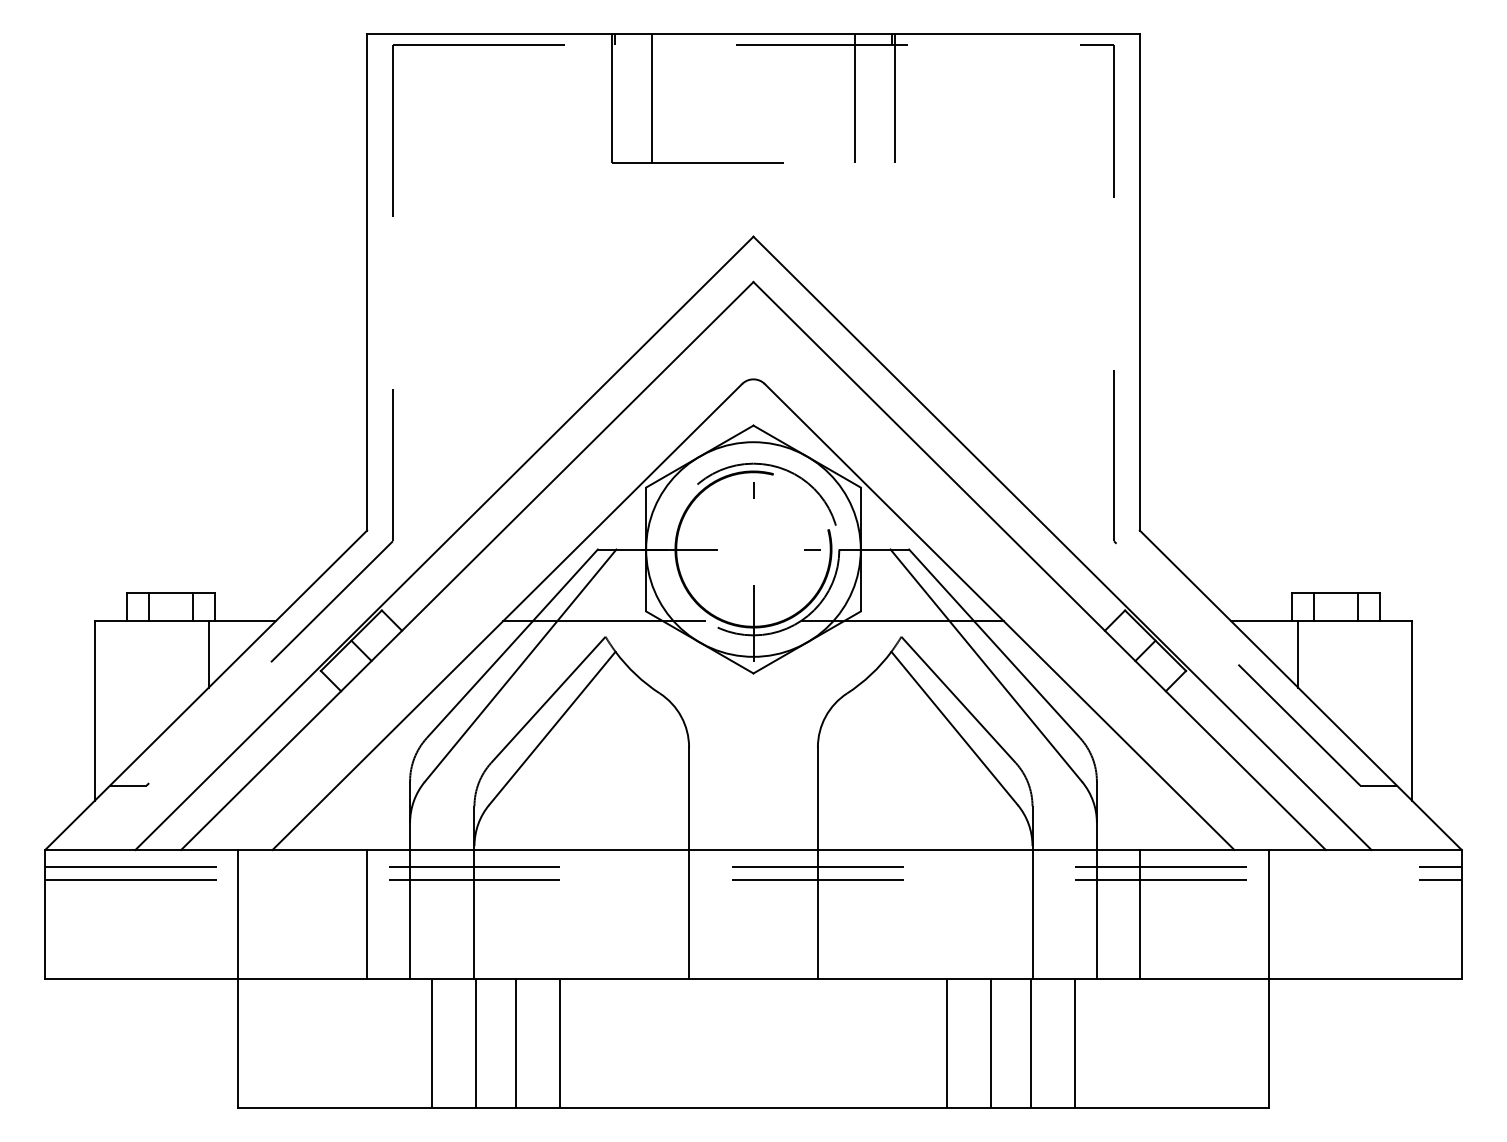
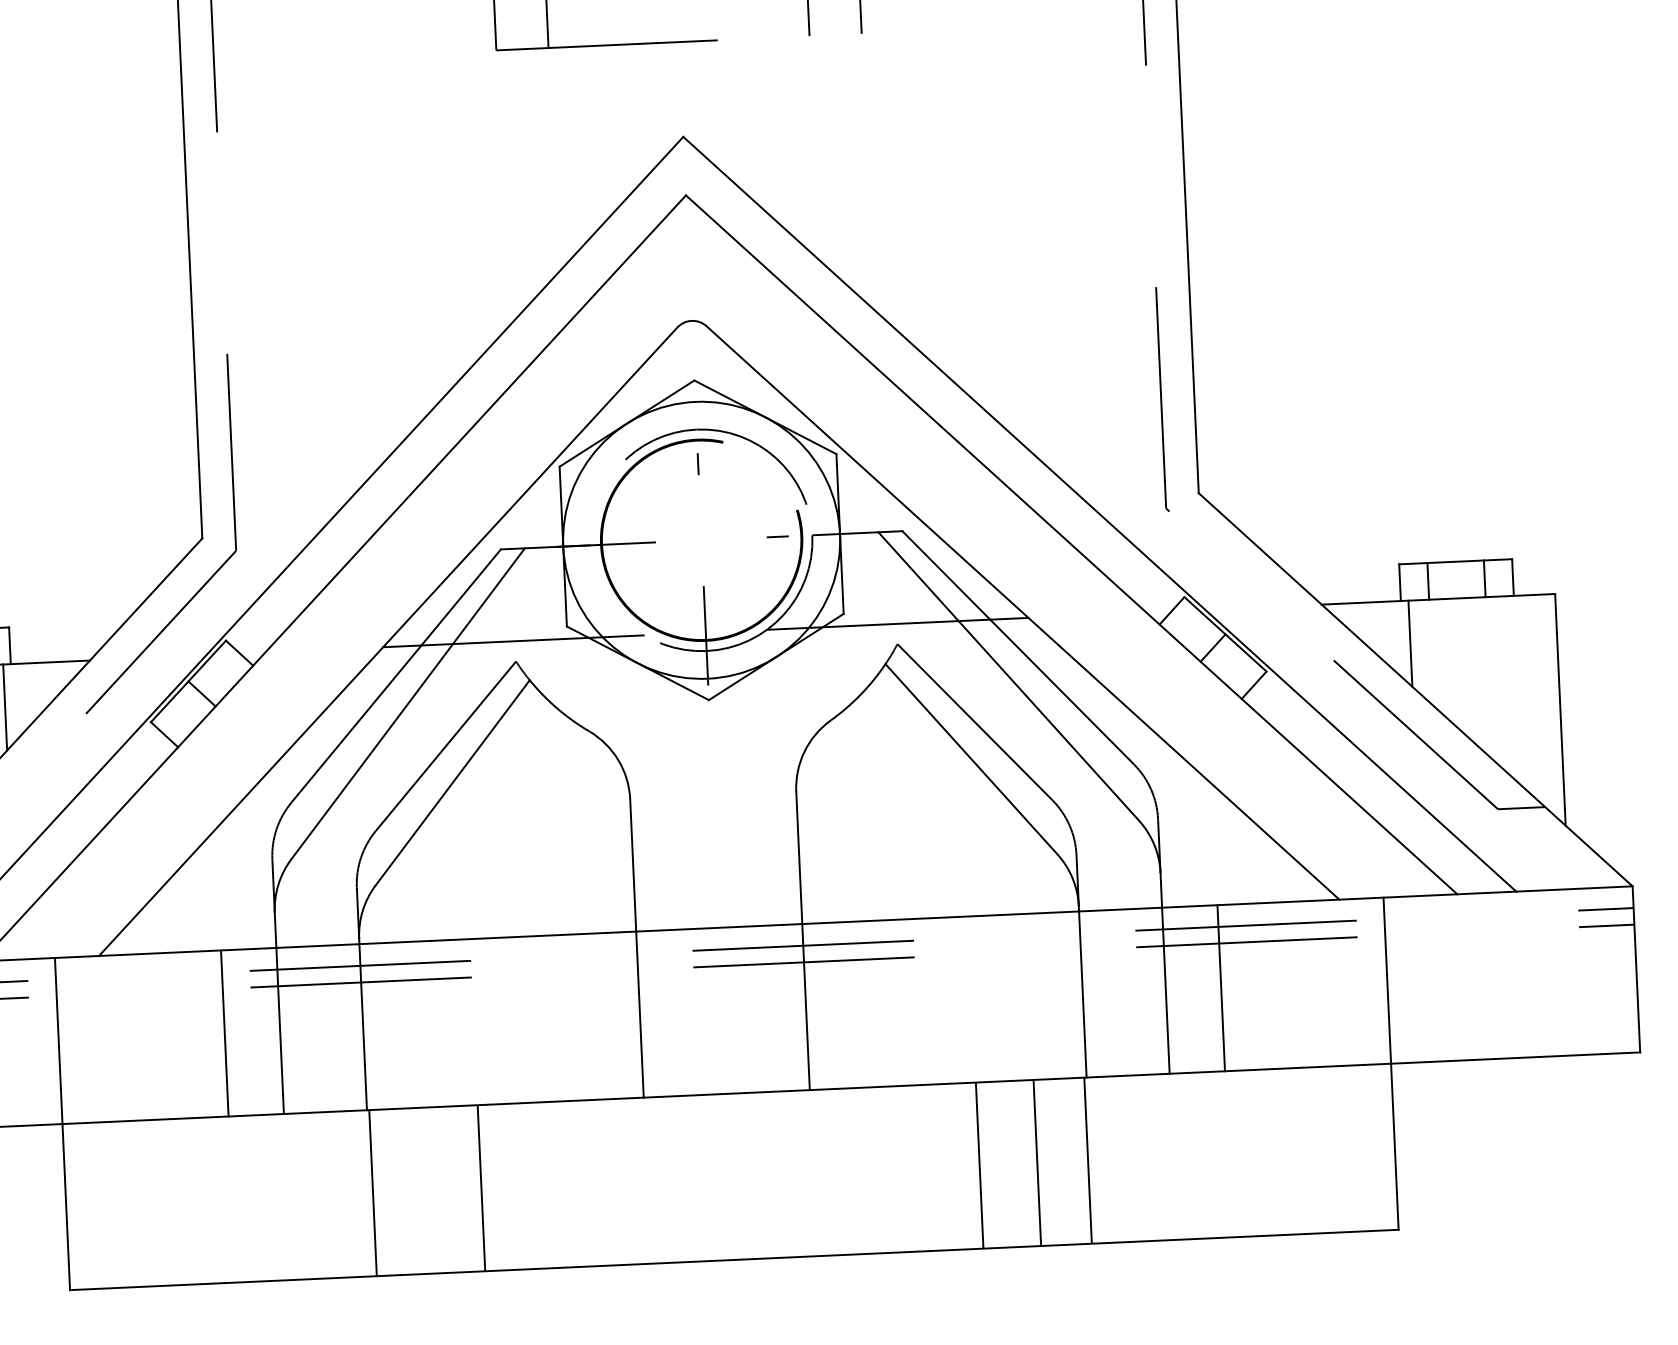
line: (431, 1042) -> (315, 1194), removed
line: (515, 1042) -> (423, 1189), removed
line: (1075, 1042) -> (1145, 1157), removed

